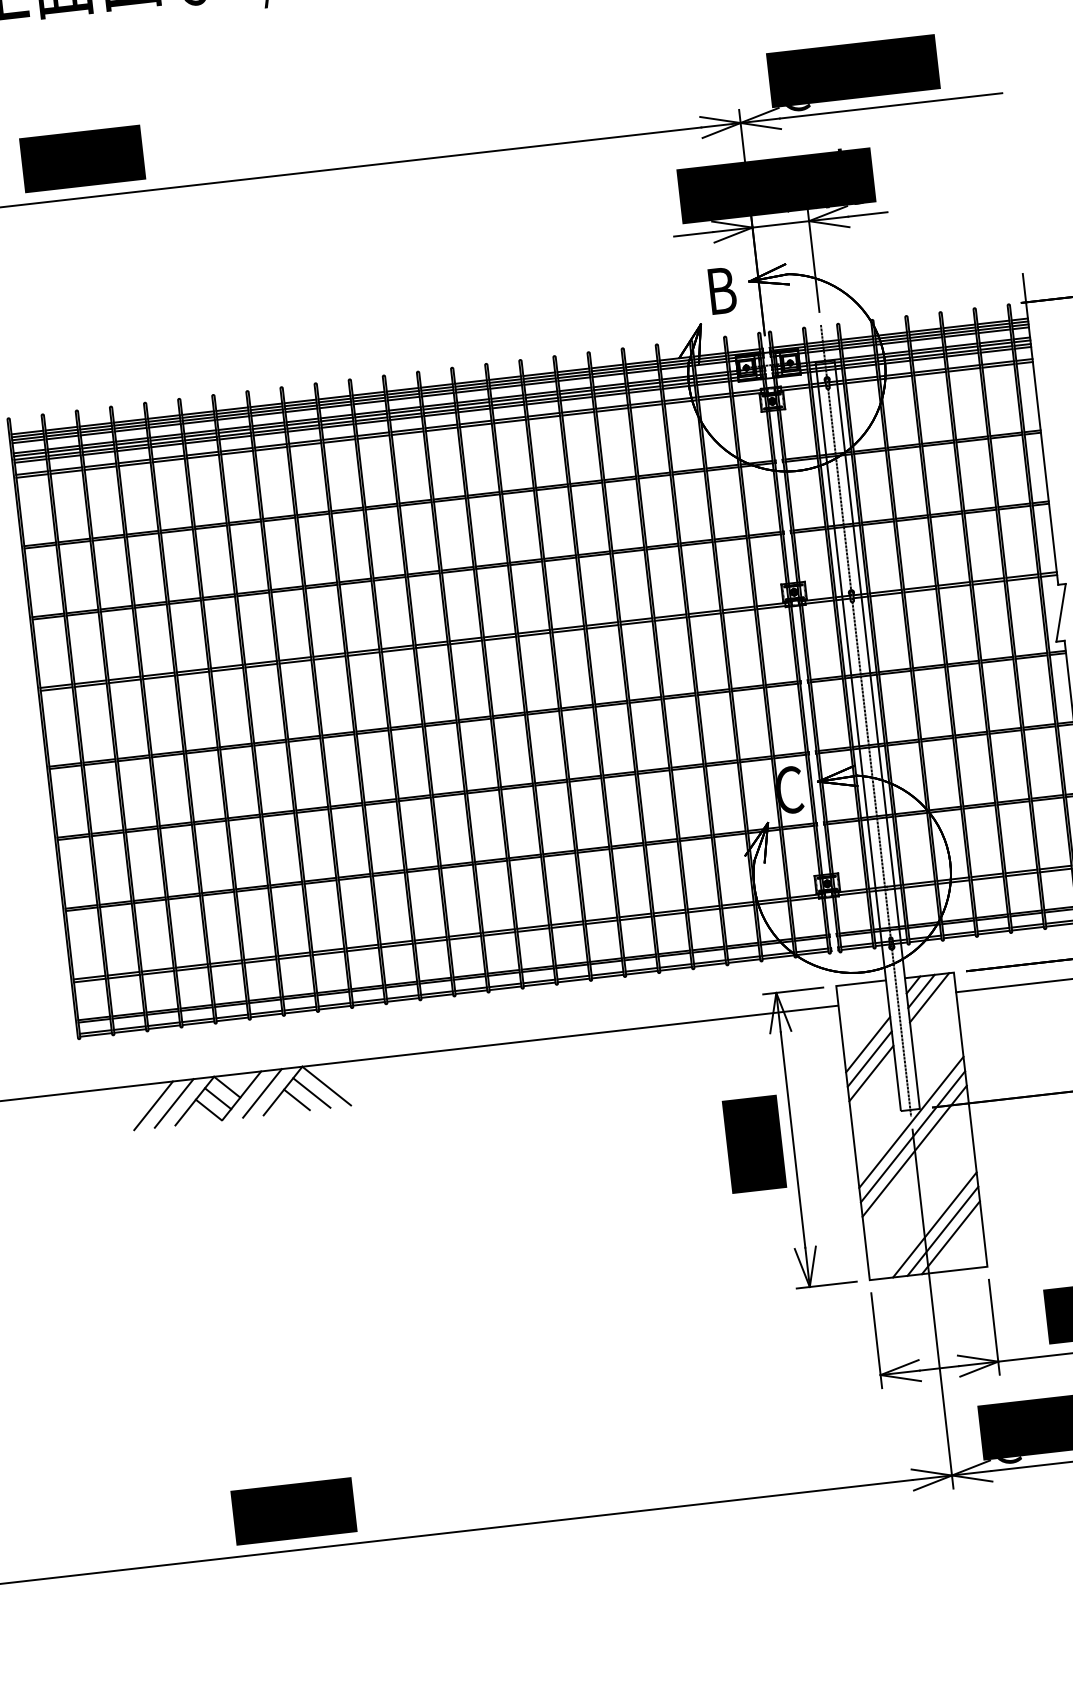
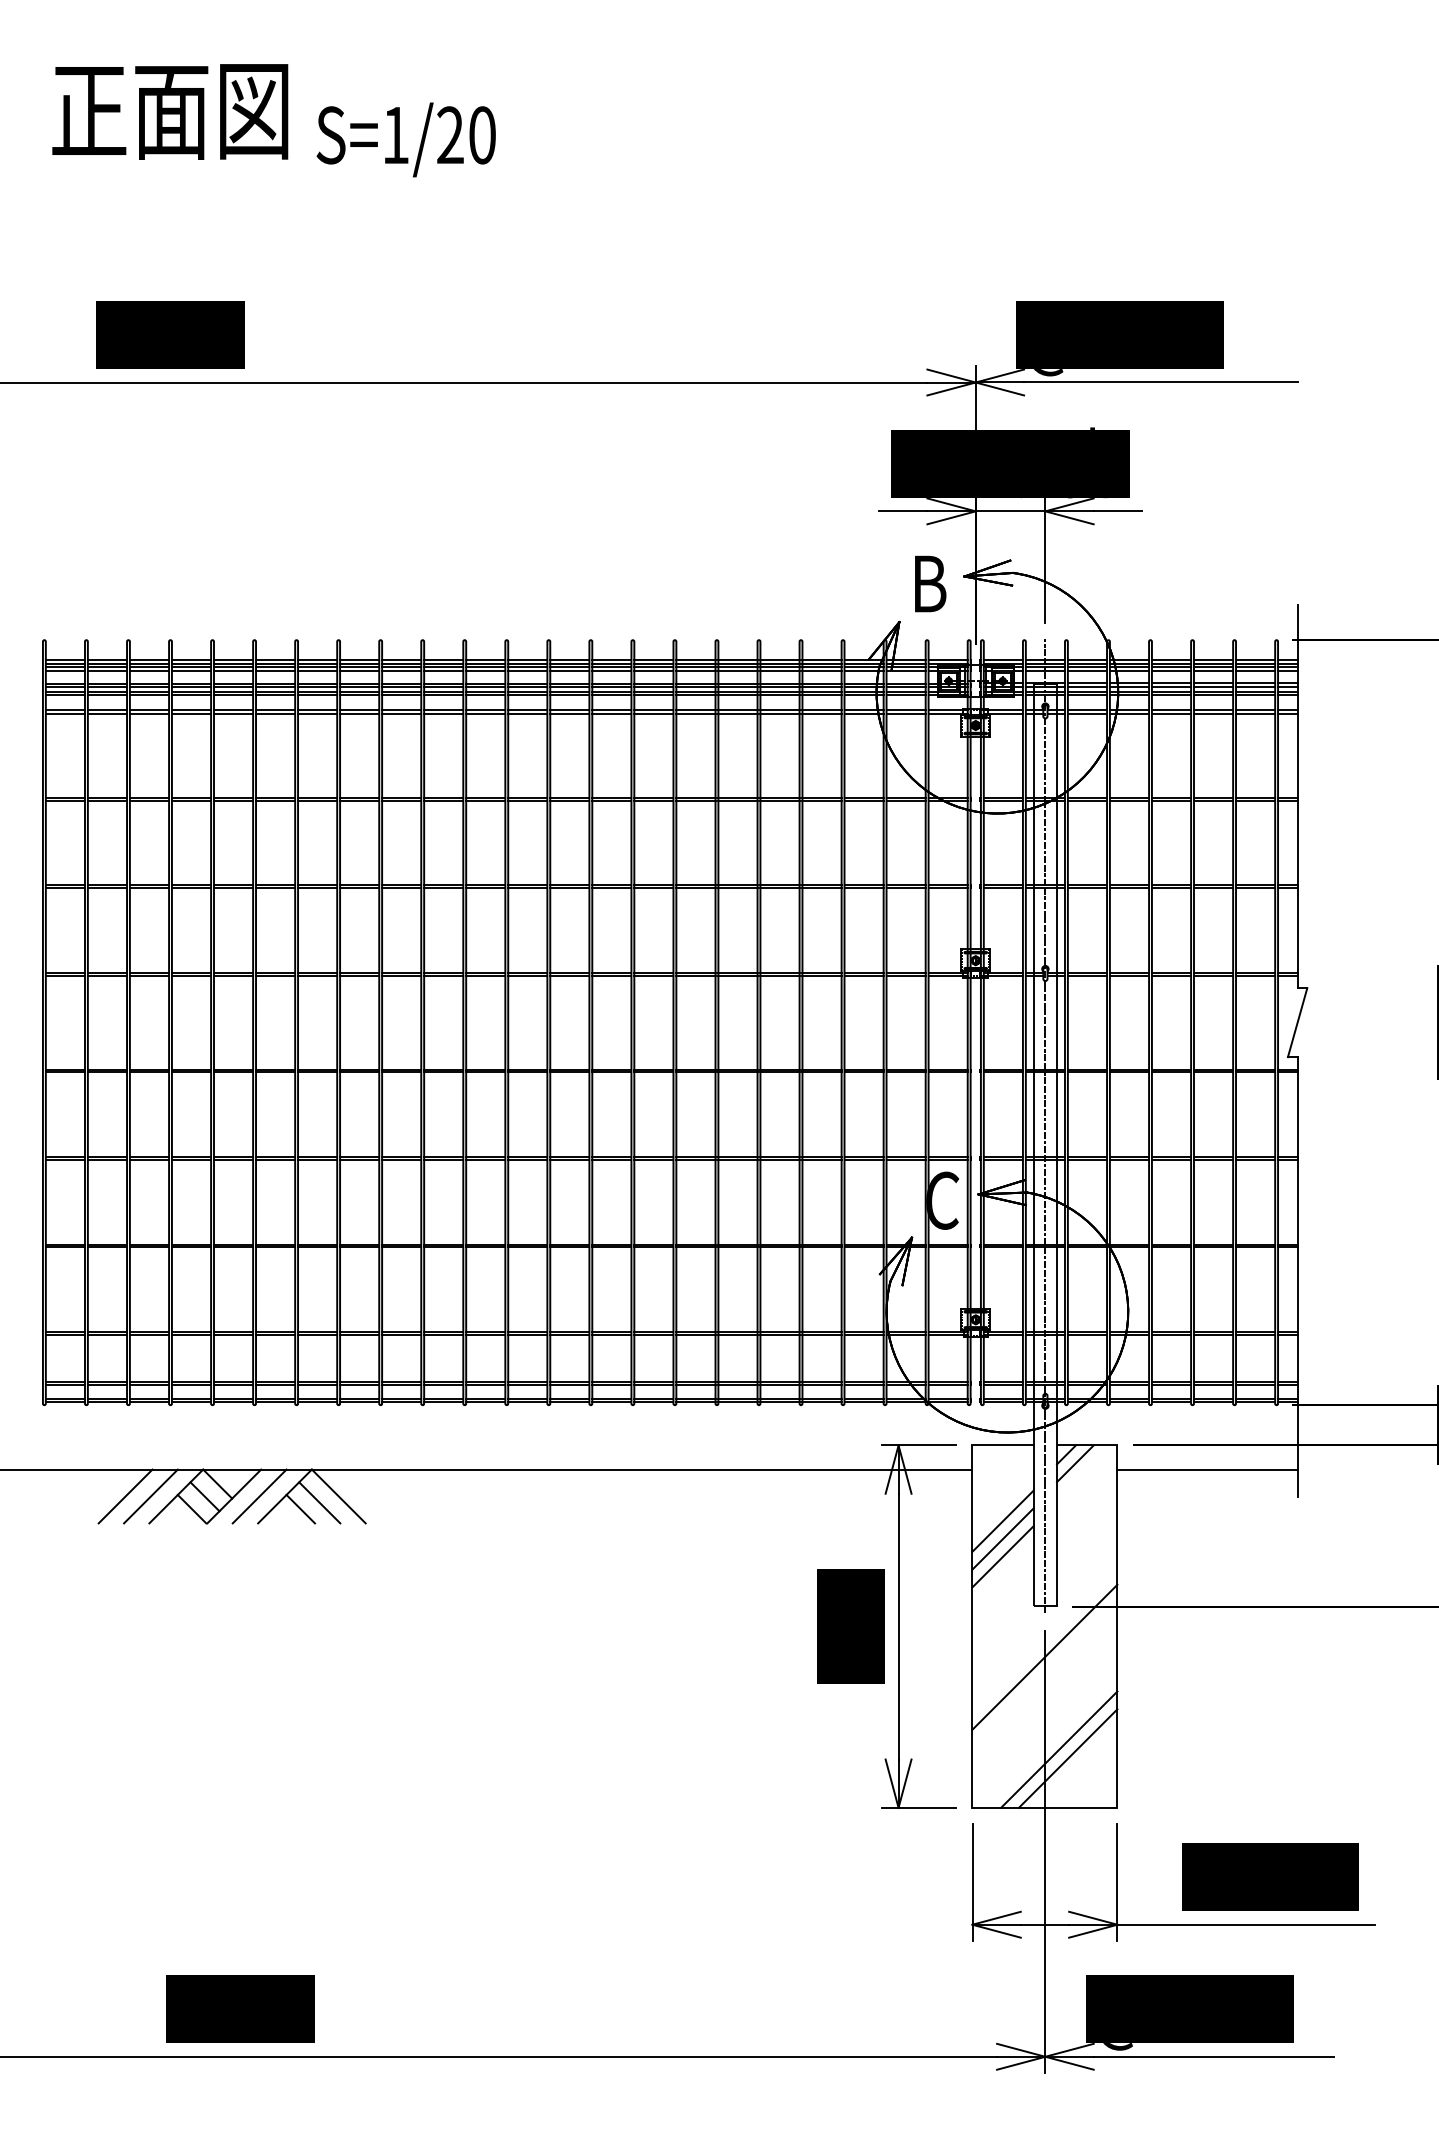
line: (929, 997) -> (1084, 1472), removed
line: (911, 1122) -> (1044, 1621), removed
line: (912, 1136) -> (1044, 1638), removed
line: (950, 1237) -> (1076, 1767), removed

